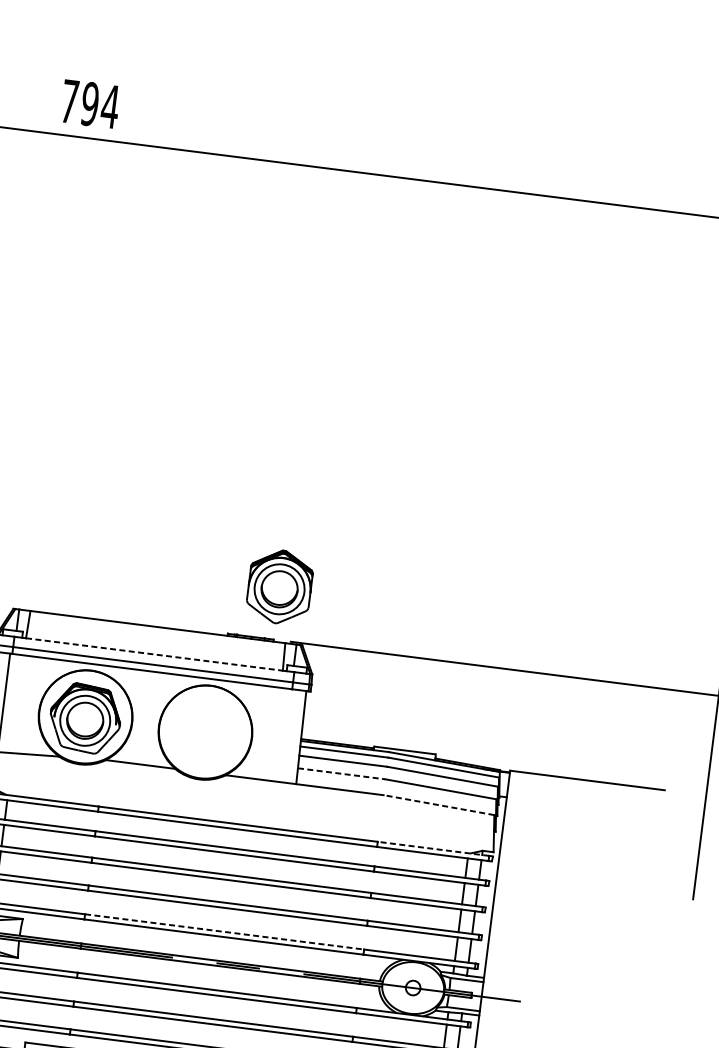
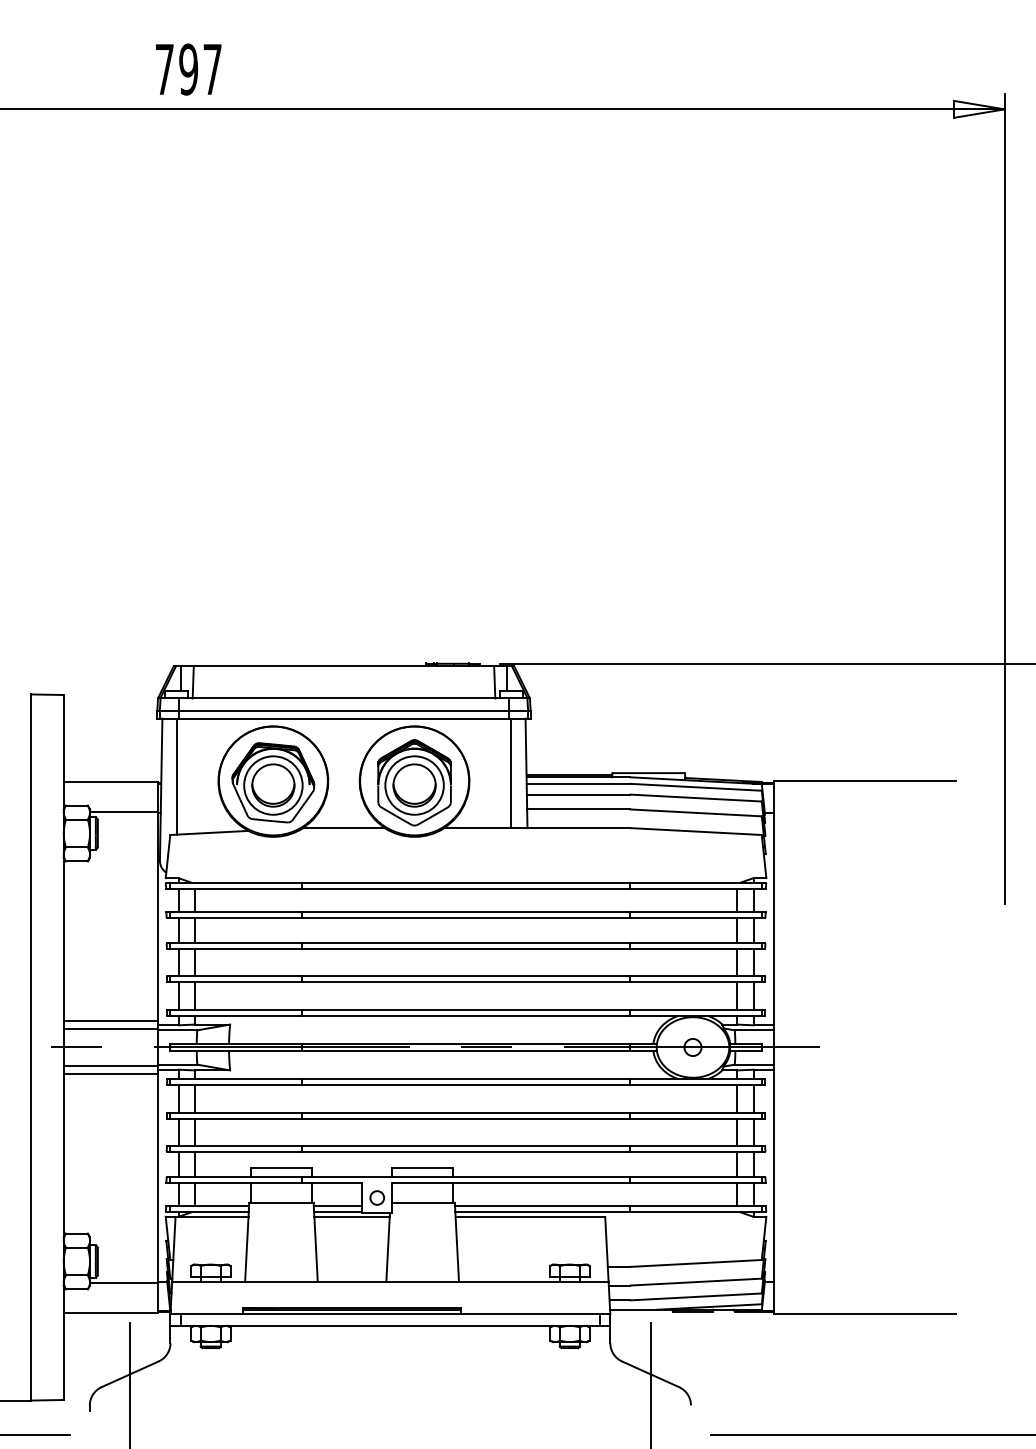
text: (110, 106) -> (212, 69), 794 -> 797
part: (279, 586) -> (414, 782), moved
line: (154, 654) -> (344, 698), dashed -> solid
line: (288, 736) -> (511, 773), added
line: (341, 773) -> (578, 809), dashed -> solid
line: (439, 805) -> (696, 831), dashed -> solid
line: (433, 849) -> (696, 883), dashed -> solid
line: (224, 932) -> (466, 1010), dashed -> solid

